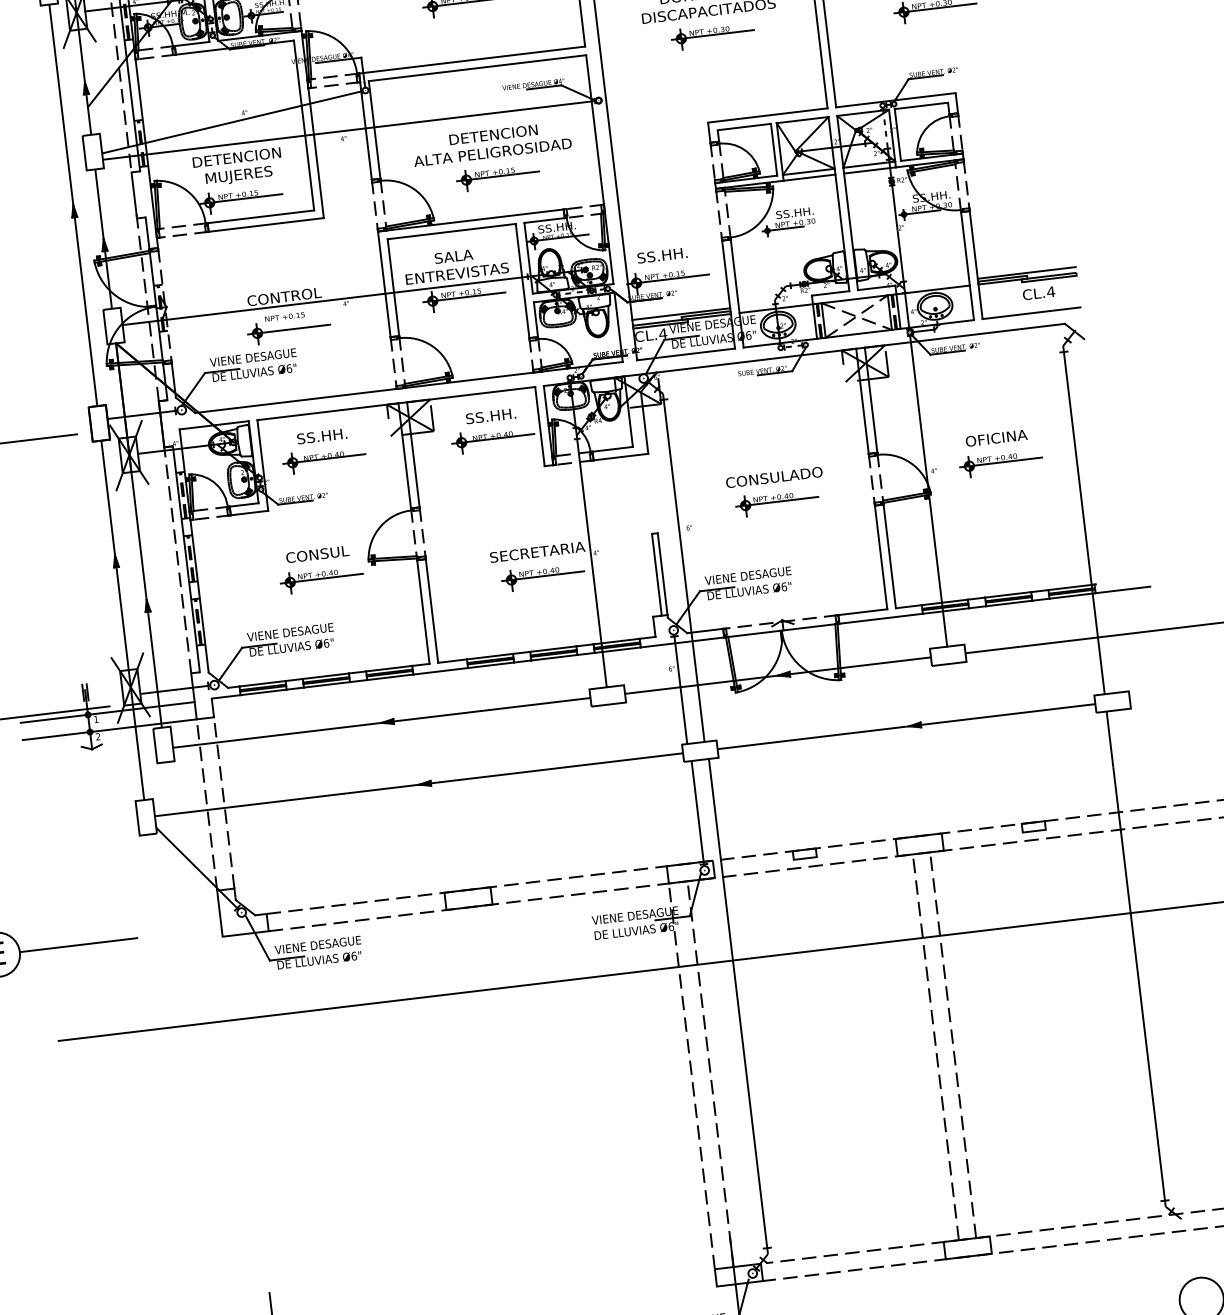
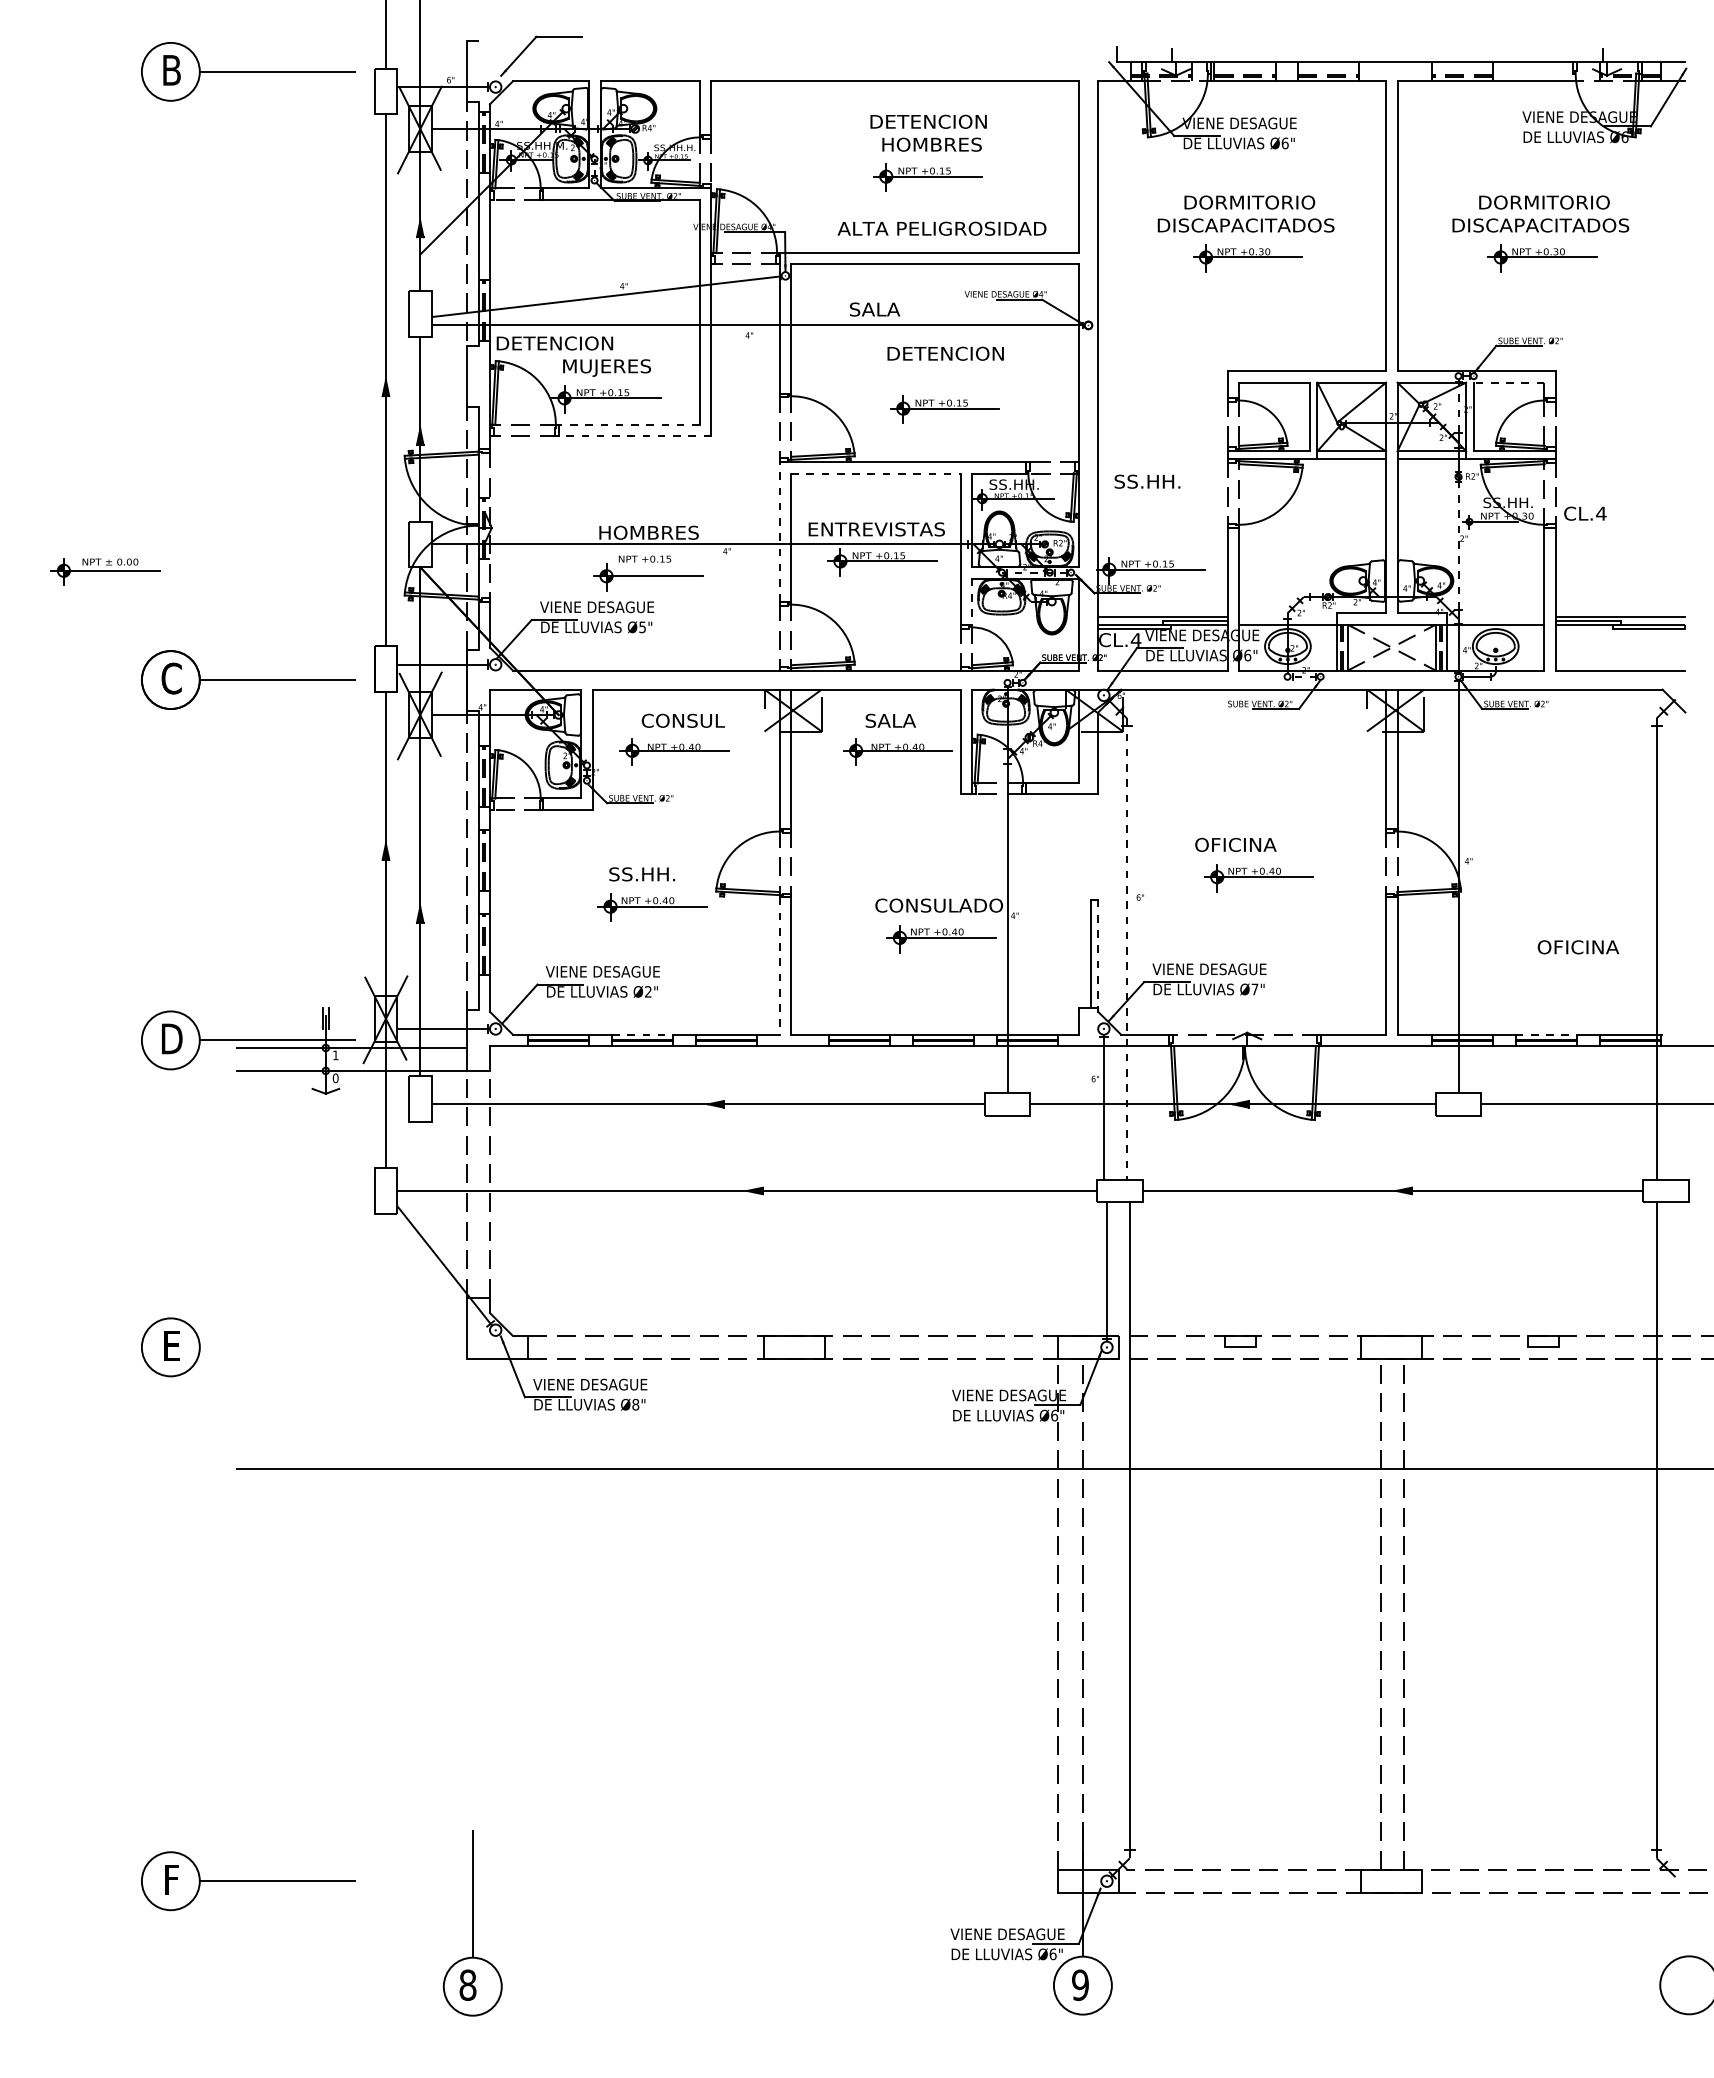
line: (920, 105) -> (1508, 382), solid -> dashed
text: (492, 152) -> (941, 228), moved
text: (236, 157) -> (554, 343), moved
line: (261, 216) -> (629, 424), solid -> dashed
part: (787, 222) -> (1316, 513), removed
line: (266, 225) -> (634, 436), solid -> dashed
line: (452, 231) -> (876, 473), solid -> dashed
line: (897, 232) -> (1458, 544), solid -> dashed
text: (662, 255) -> (1147, 481), moved
text: (454, 256) -> (875, 309), moved
line: (384, 284) -> (779, 532), solid -> dashed
text: (1039, 293) -> (1585, 513), moved
text: (285, 296) -> (648, 532), CONTROL -> HOMBRES
line: (536, 320) -> (972, 602), solid -> dashed
text: (289, 368) -> (642, 627), Ø6" -> Ø5"
text: (495, 415) -> (904, 720), SS.HH. -> SALA
text: (327, 435) -> (682, 720), SS.HH. -> CONSUL
text: (996, 438) -> (1578, 947), moved
part: (1001, 463) -> (1557, 861), removed
text: (776, 476) -> (1261, 844), CONSULADO -> OFICINA
text: (538, 551) -> (939, 905), SECRETARIA -> CONSULADO
text: (317, 554) -> (650, 874), CONSUL -> SS.HH.
line: (683, 567) -> (1126, 948), solid -> dashed
line: (662, 574) -> (1098, 954), solid -> dashed
text: (783, 587) -> (1254, 989), Ø6" -> Ø7"
line: (1008, 594) -> (1546, 1034), solid -> dashed
line: (423, 612) -> (779, 966), solid -> dashed
text: (326, 643) -> (648, 991), Ø6" -> Ø2"
line: (325, 676) -> (642, 1034), solid -> dashed
text: (98, 736) -> (335, 1078), 2 -> 0
line: (78, 945) -> (277, 1347), removed
text: (353, 956) -> (635, 1404), Ø6" -> Ø8"

